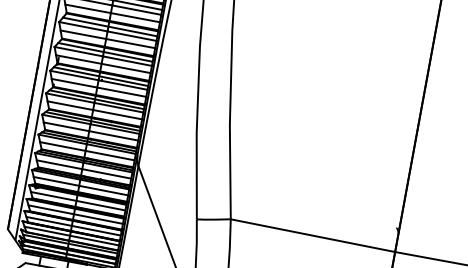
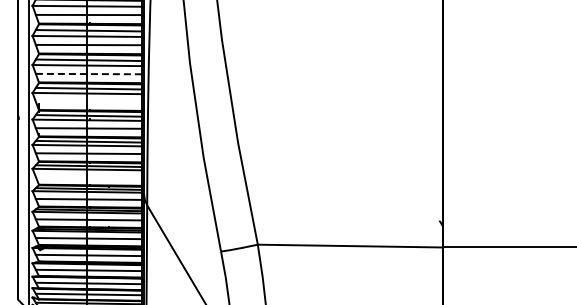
line: (107, 39) -> (88, 74), solid -> dashed
line: (103, 63) -> (88, 101), removed
line: (90, 130) -> (88, 176), removed

